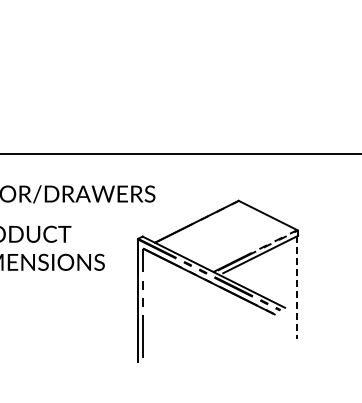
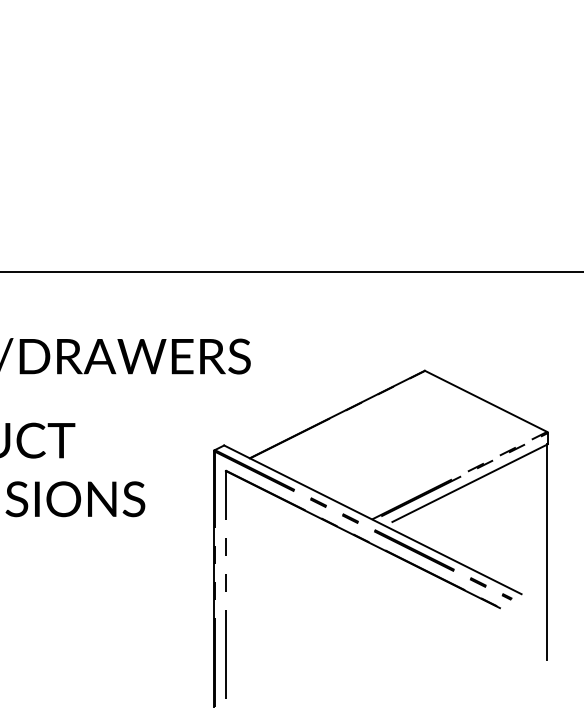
line: (297, 287) -> (547, 551), dashed -> solid

